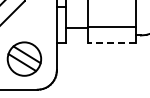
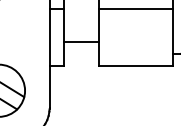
line: (112, 26) -> (136, 8), moved
line: (112, 43) -> (136, 66), dashed -> solid

